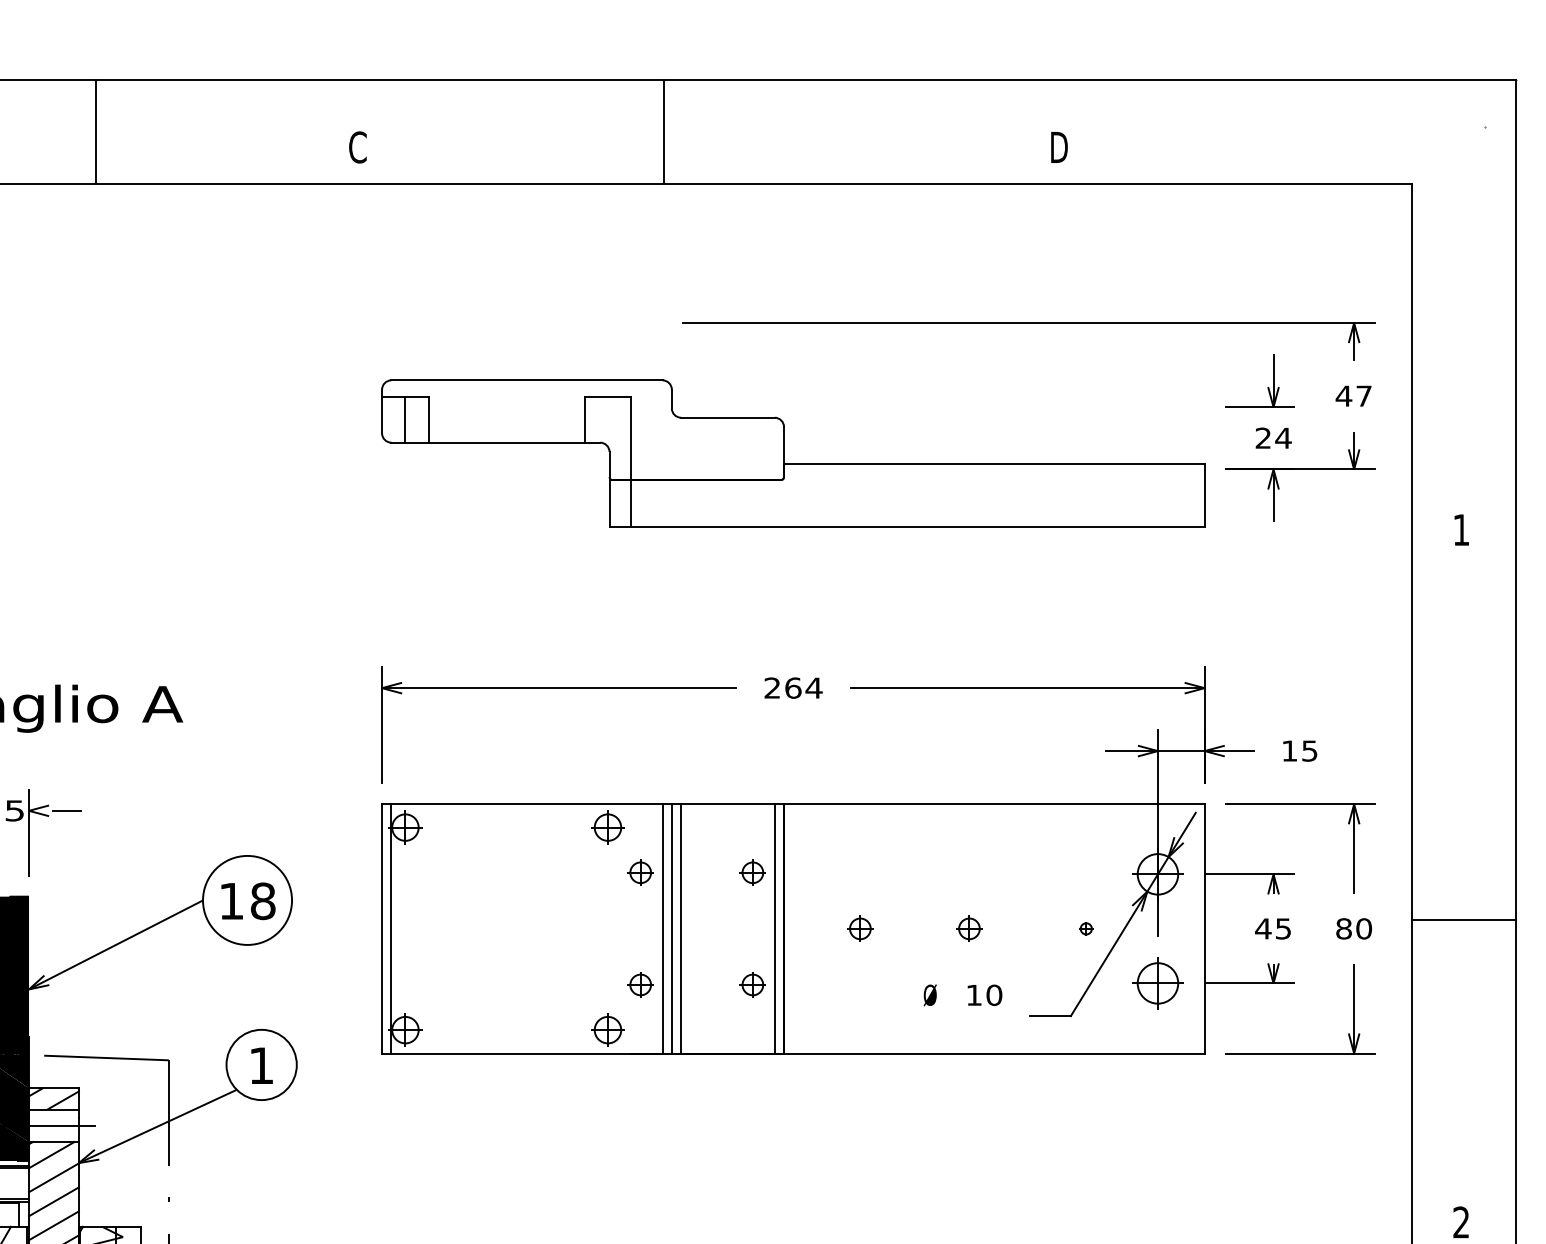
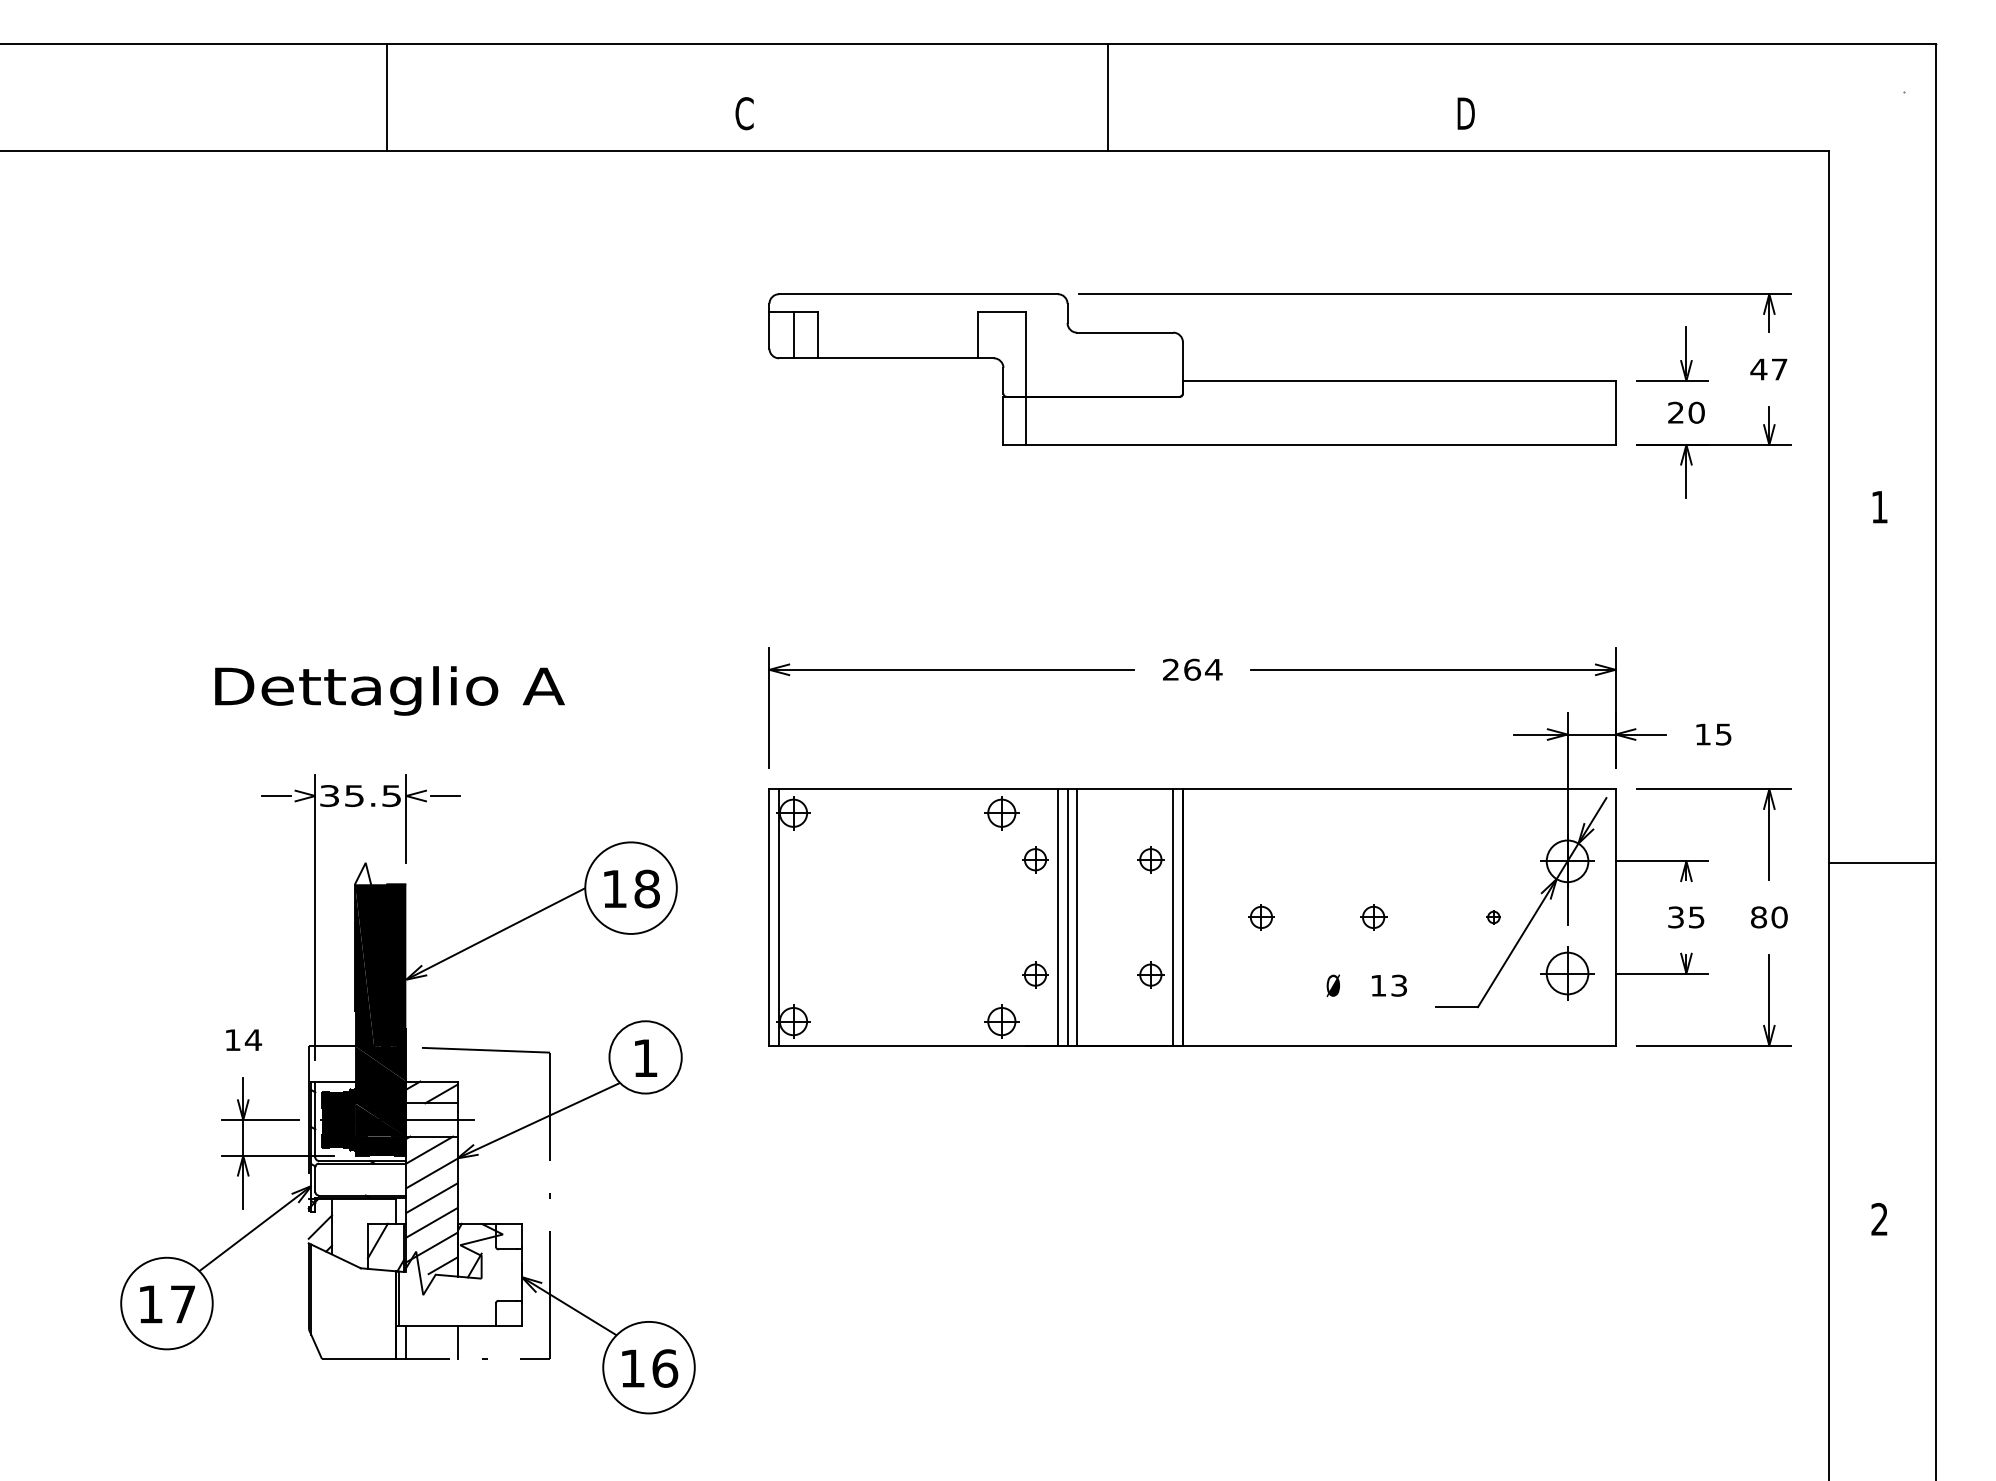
line: (95, 131) -> (386, 97), moved
line: (664, 131) -> (1108, 97), moved
text: (1283, 437) -> (1696, 412), 24 -> 20
part: (784, 453) -> (1183, 369), moved
line: (1464, 920) -> (1882, 863), moved
text: (1262, 928) -> (1675, 917), 45 -> 35
text: (994, 995) -> (1399, 985), 10 -> 13

